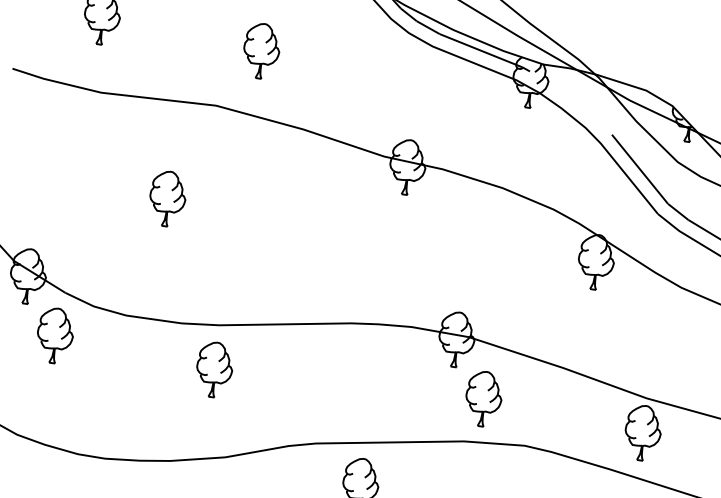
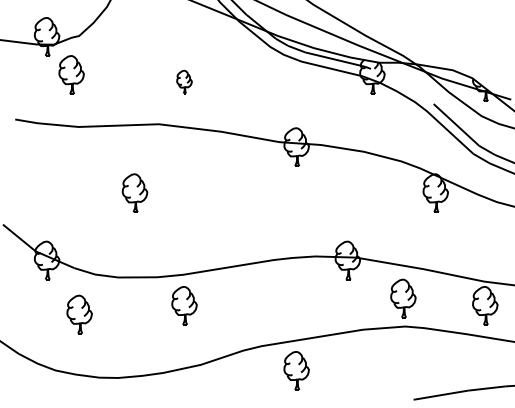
part: (261, 50) -> (184, 81), size x0.6
part: (55, 335) -> (79, 314), moved
part: (483, 398) -> (403, 298), moved

